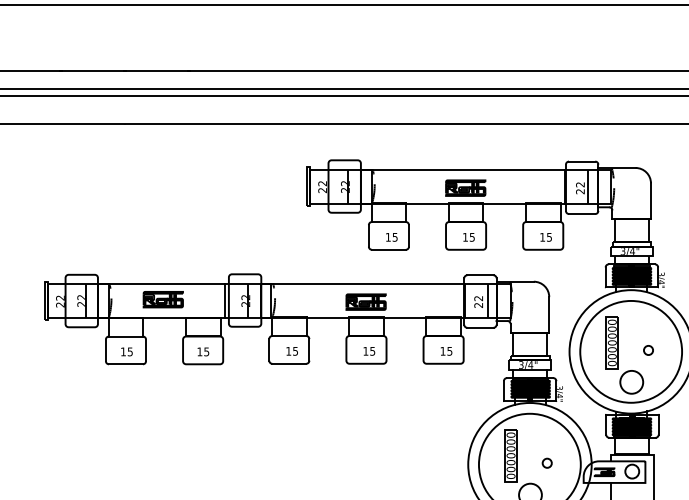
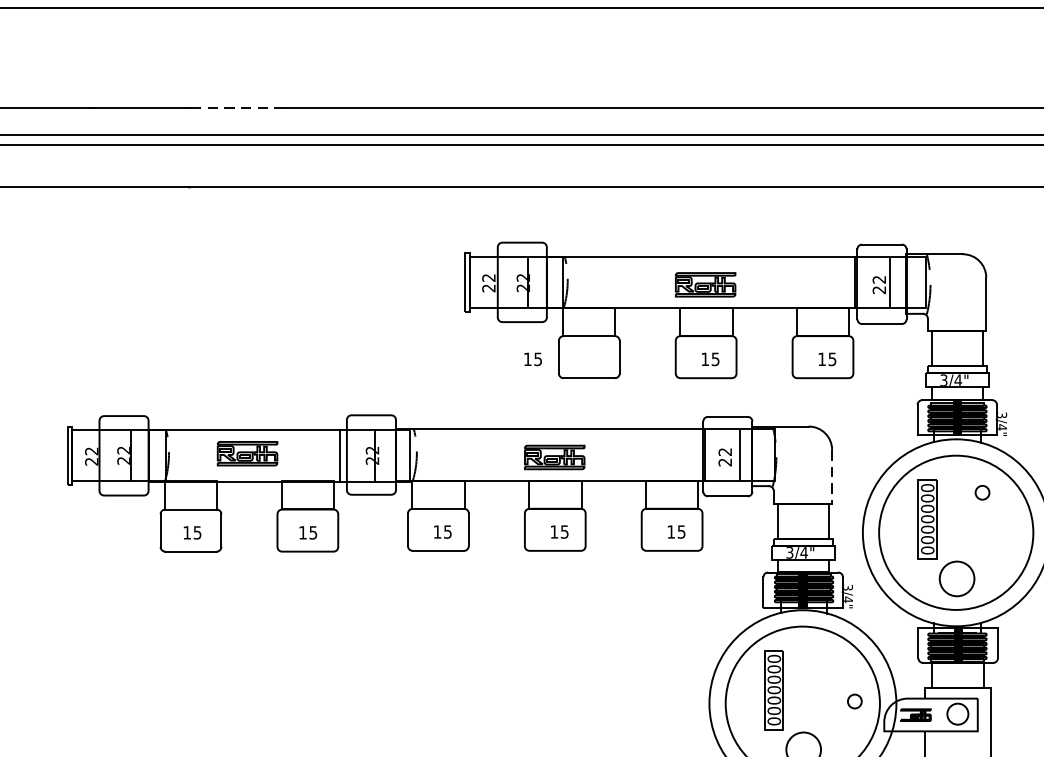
line: (157, 71) -> (238, 108), solid -> dashed
text: (391, 237) -> (532, 359), moved
line: (549, 314) -> (832, 476), solid -> dashed
circle: (648, 350) -> (982, 492), moved
circle: (546, 462) -> (853, 700), moved

